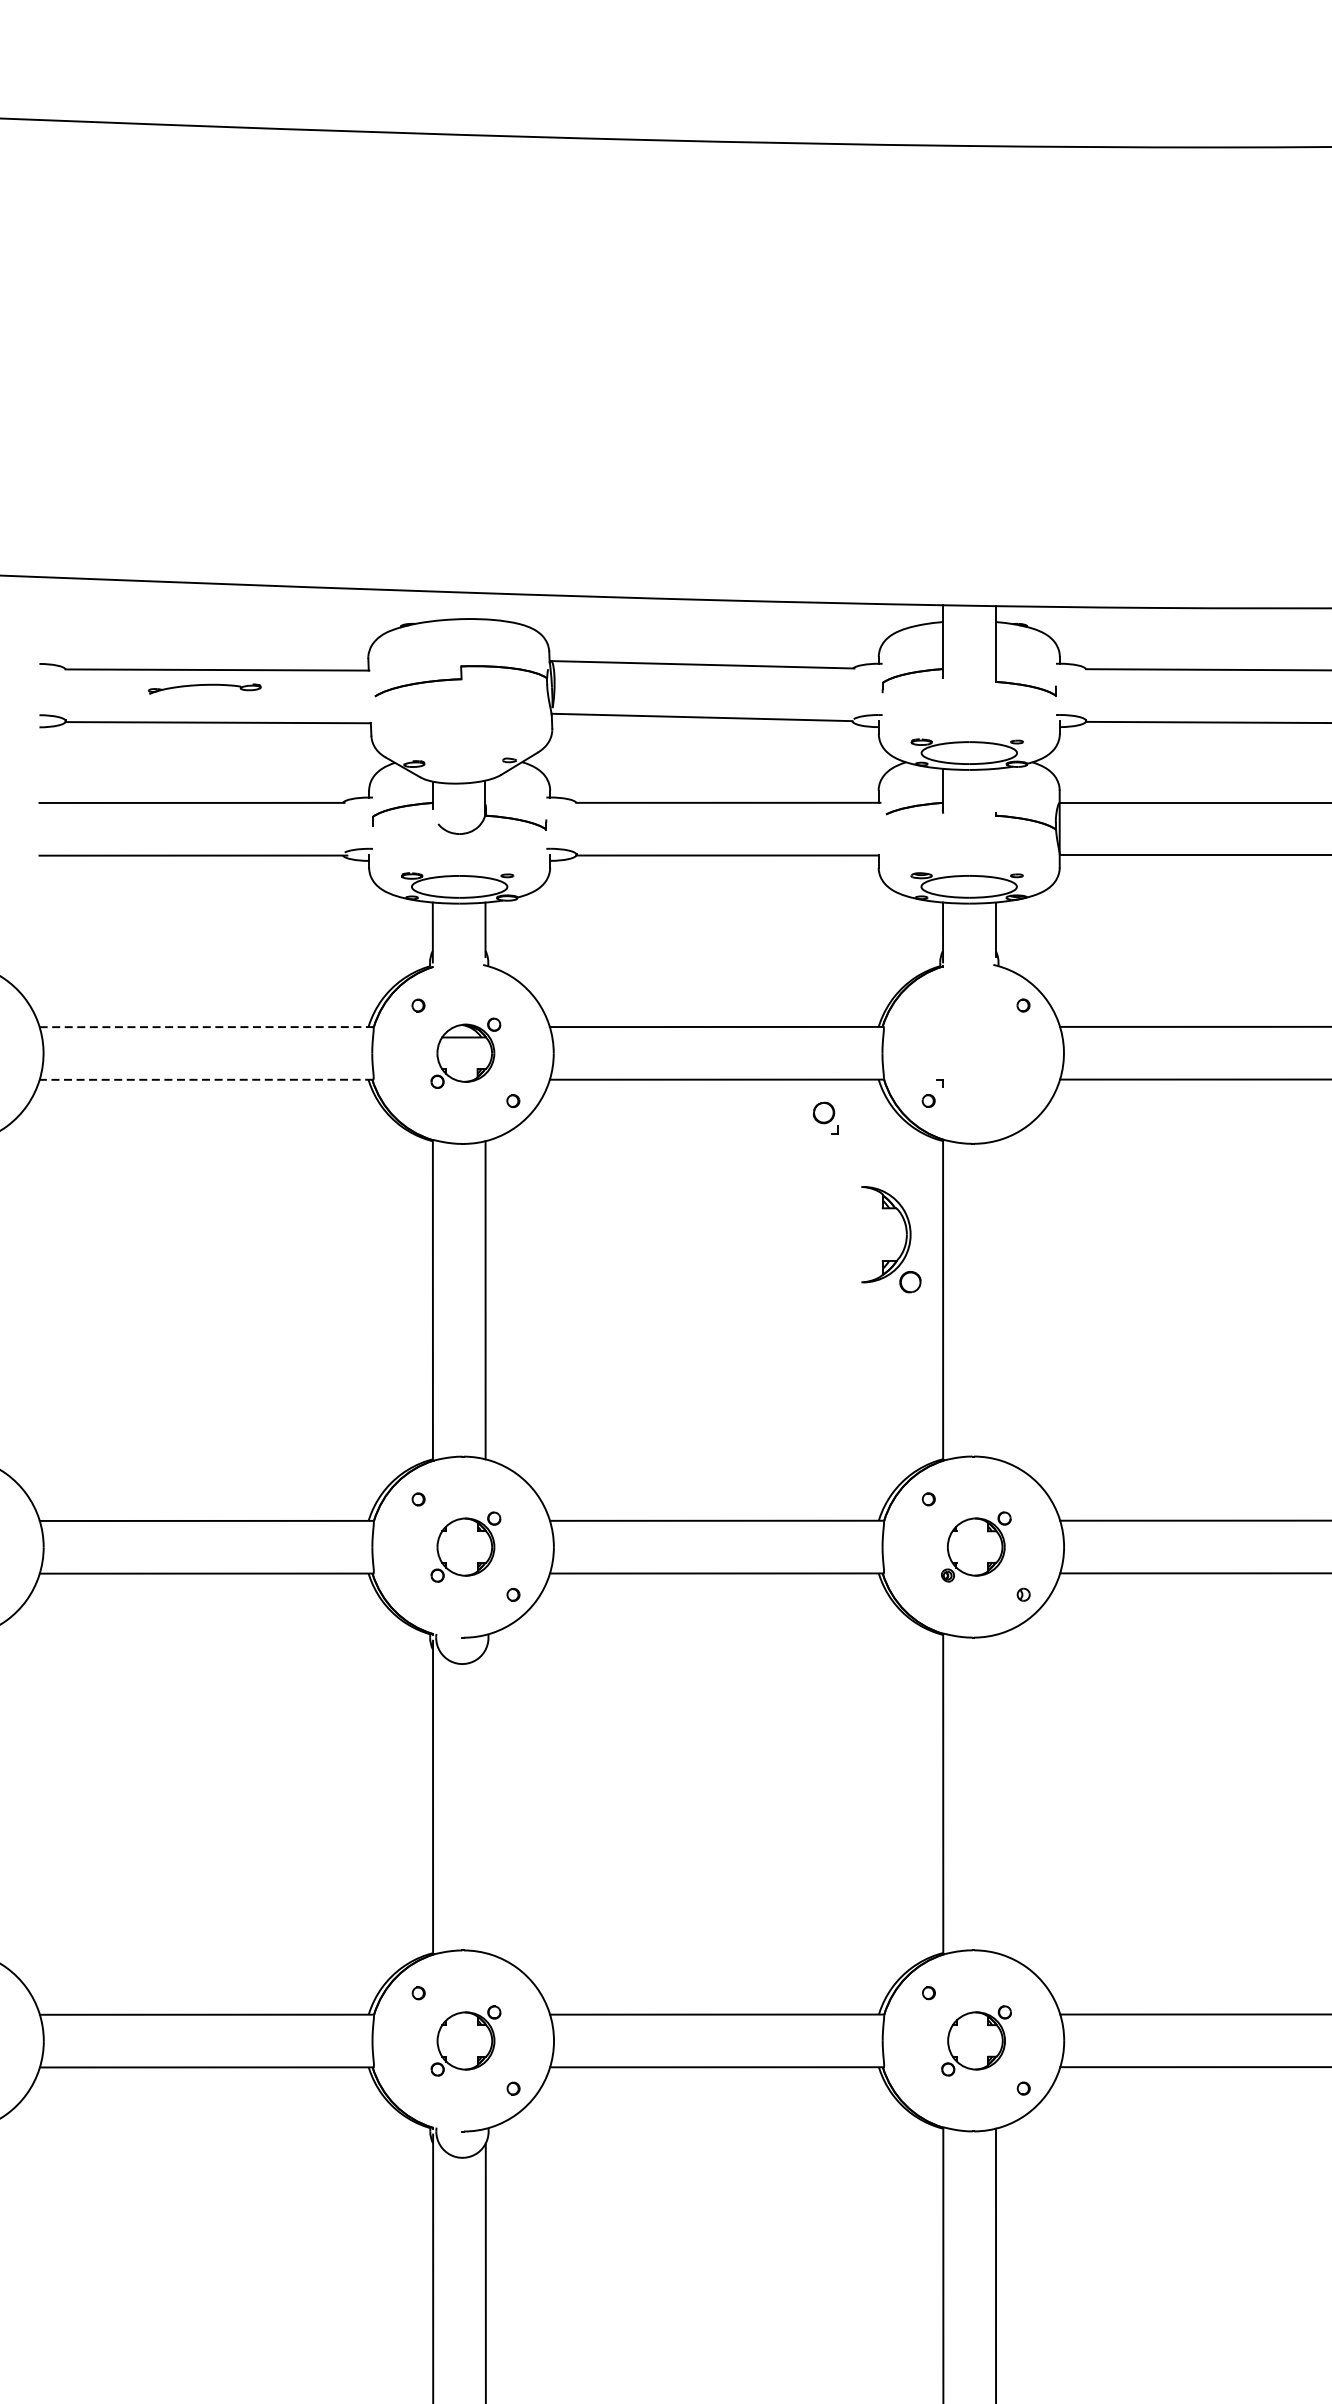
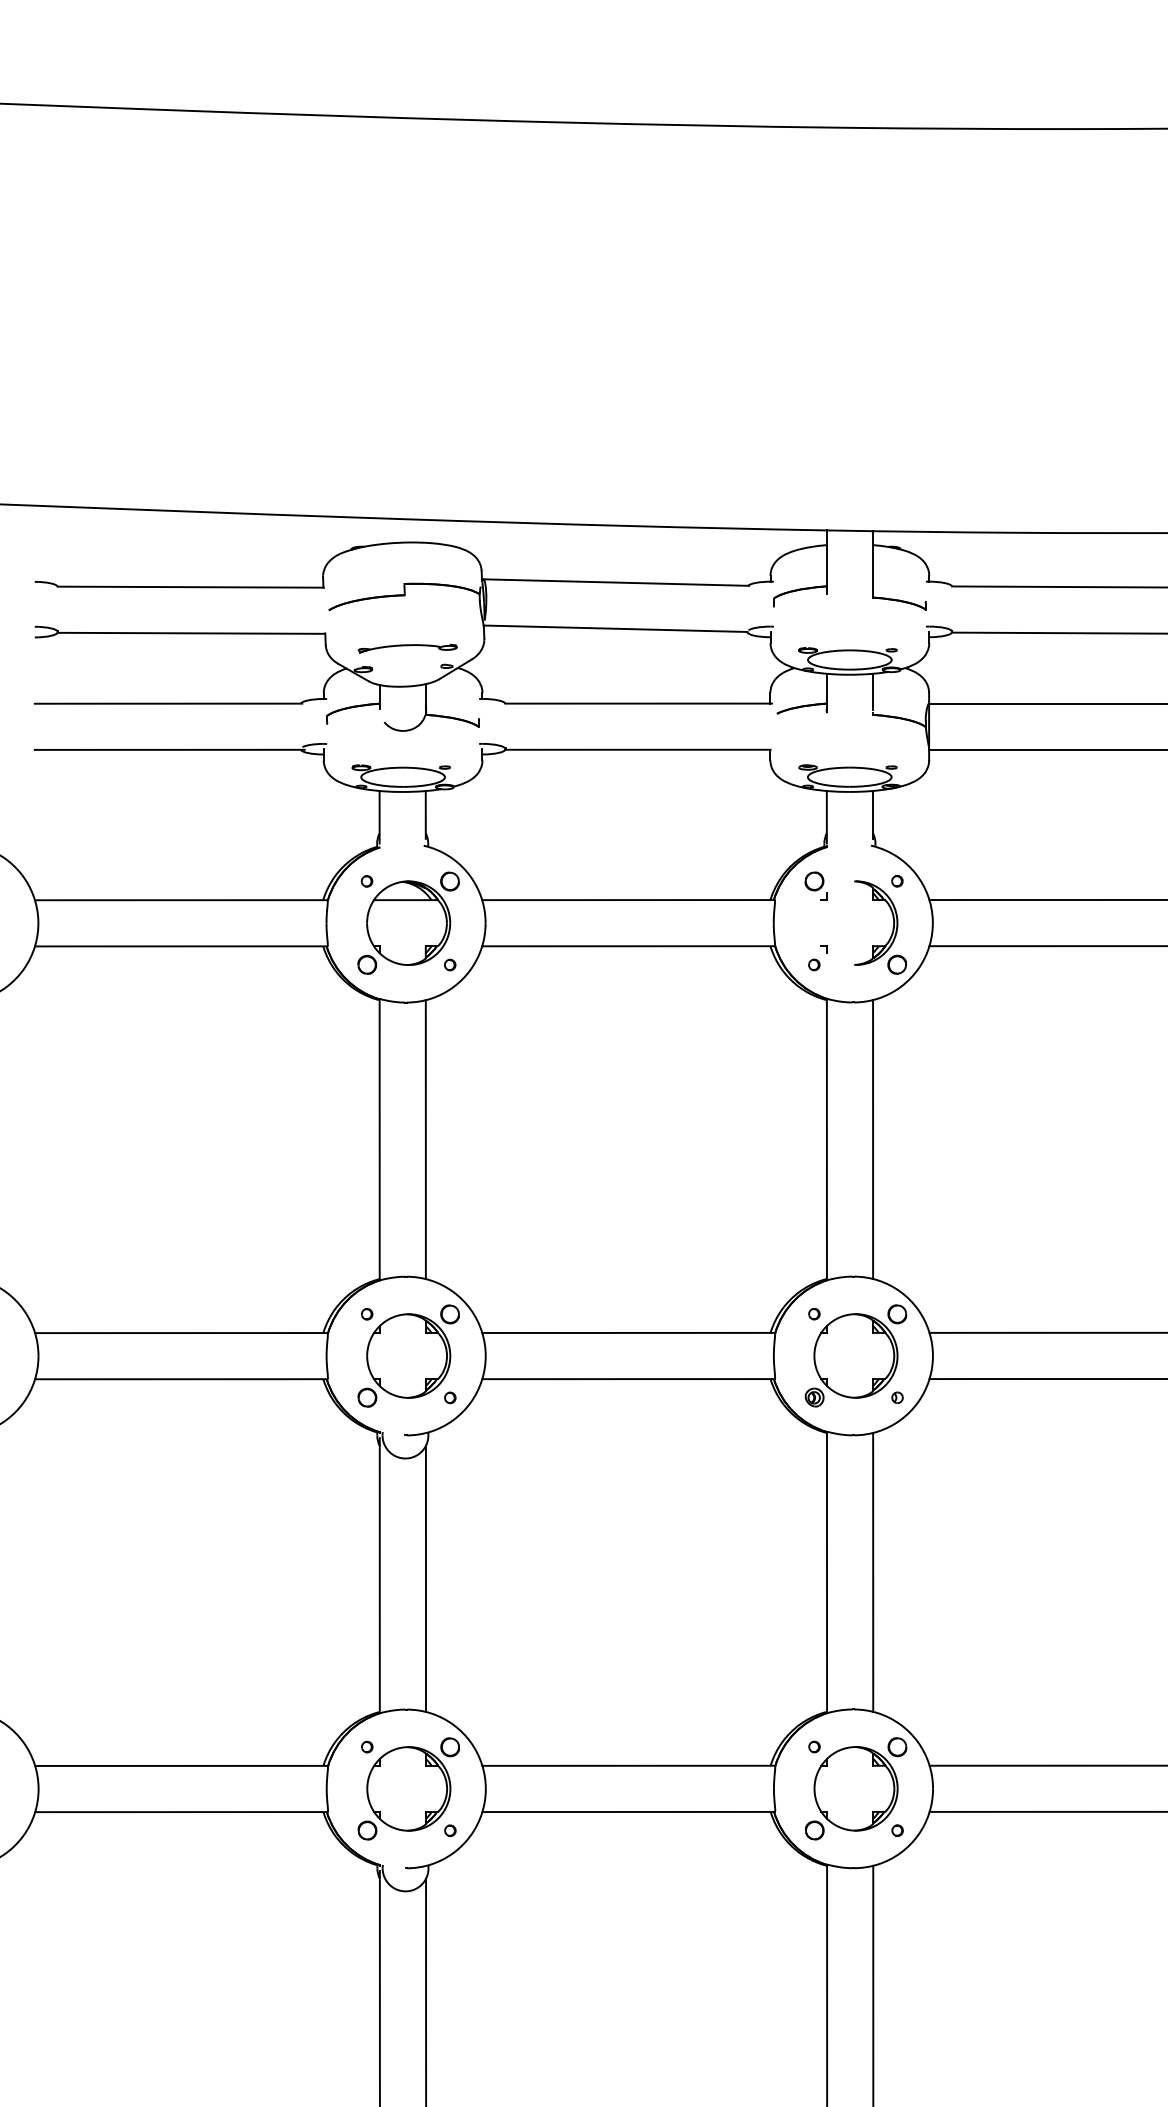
part: (204, 688) -> (407, 648), moved
line: (995, 789) -> (872, 691), added
line: (205, 1027) -> (180, 900), dashed -> solid
part: (465, 1052) -> (408, 922), size x1.67
line: (205, 1079) -> (180, 946), dashed -> solid
part: (825, 1117) -> (815, 885), moved
part: (904, 1239) -> (892, 927), moved
line: (996, 1300) -> (873, 1139), added
part: (465, 1546) -> (408, 1355), size x1.67
part: (975, 1546) -> (855, 1355), size x1.67
line: (996, 1792) -> (873, 1571), added
line: (485, 1800) -> (425, 1578), added
part: (465, 2040) -> (408, 1788), size x1.67
part: (976, 2040) -> (856, 1788), size x1.67

